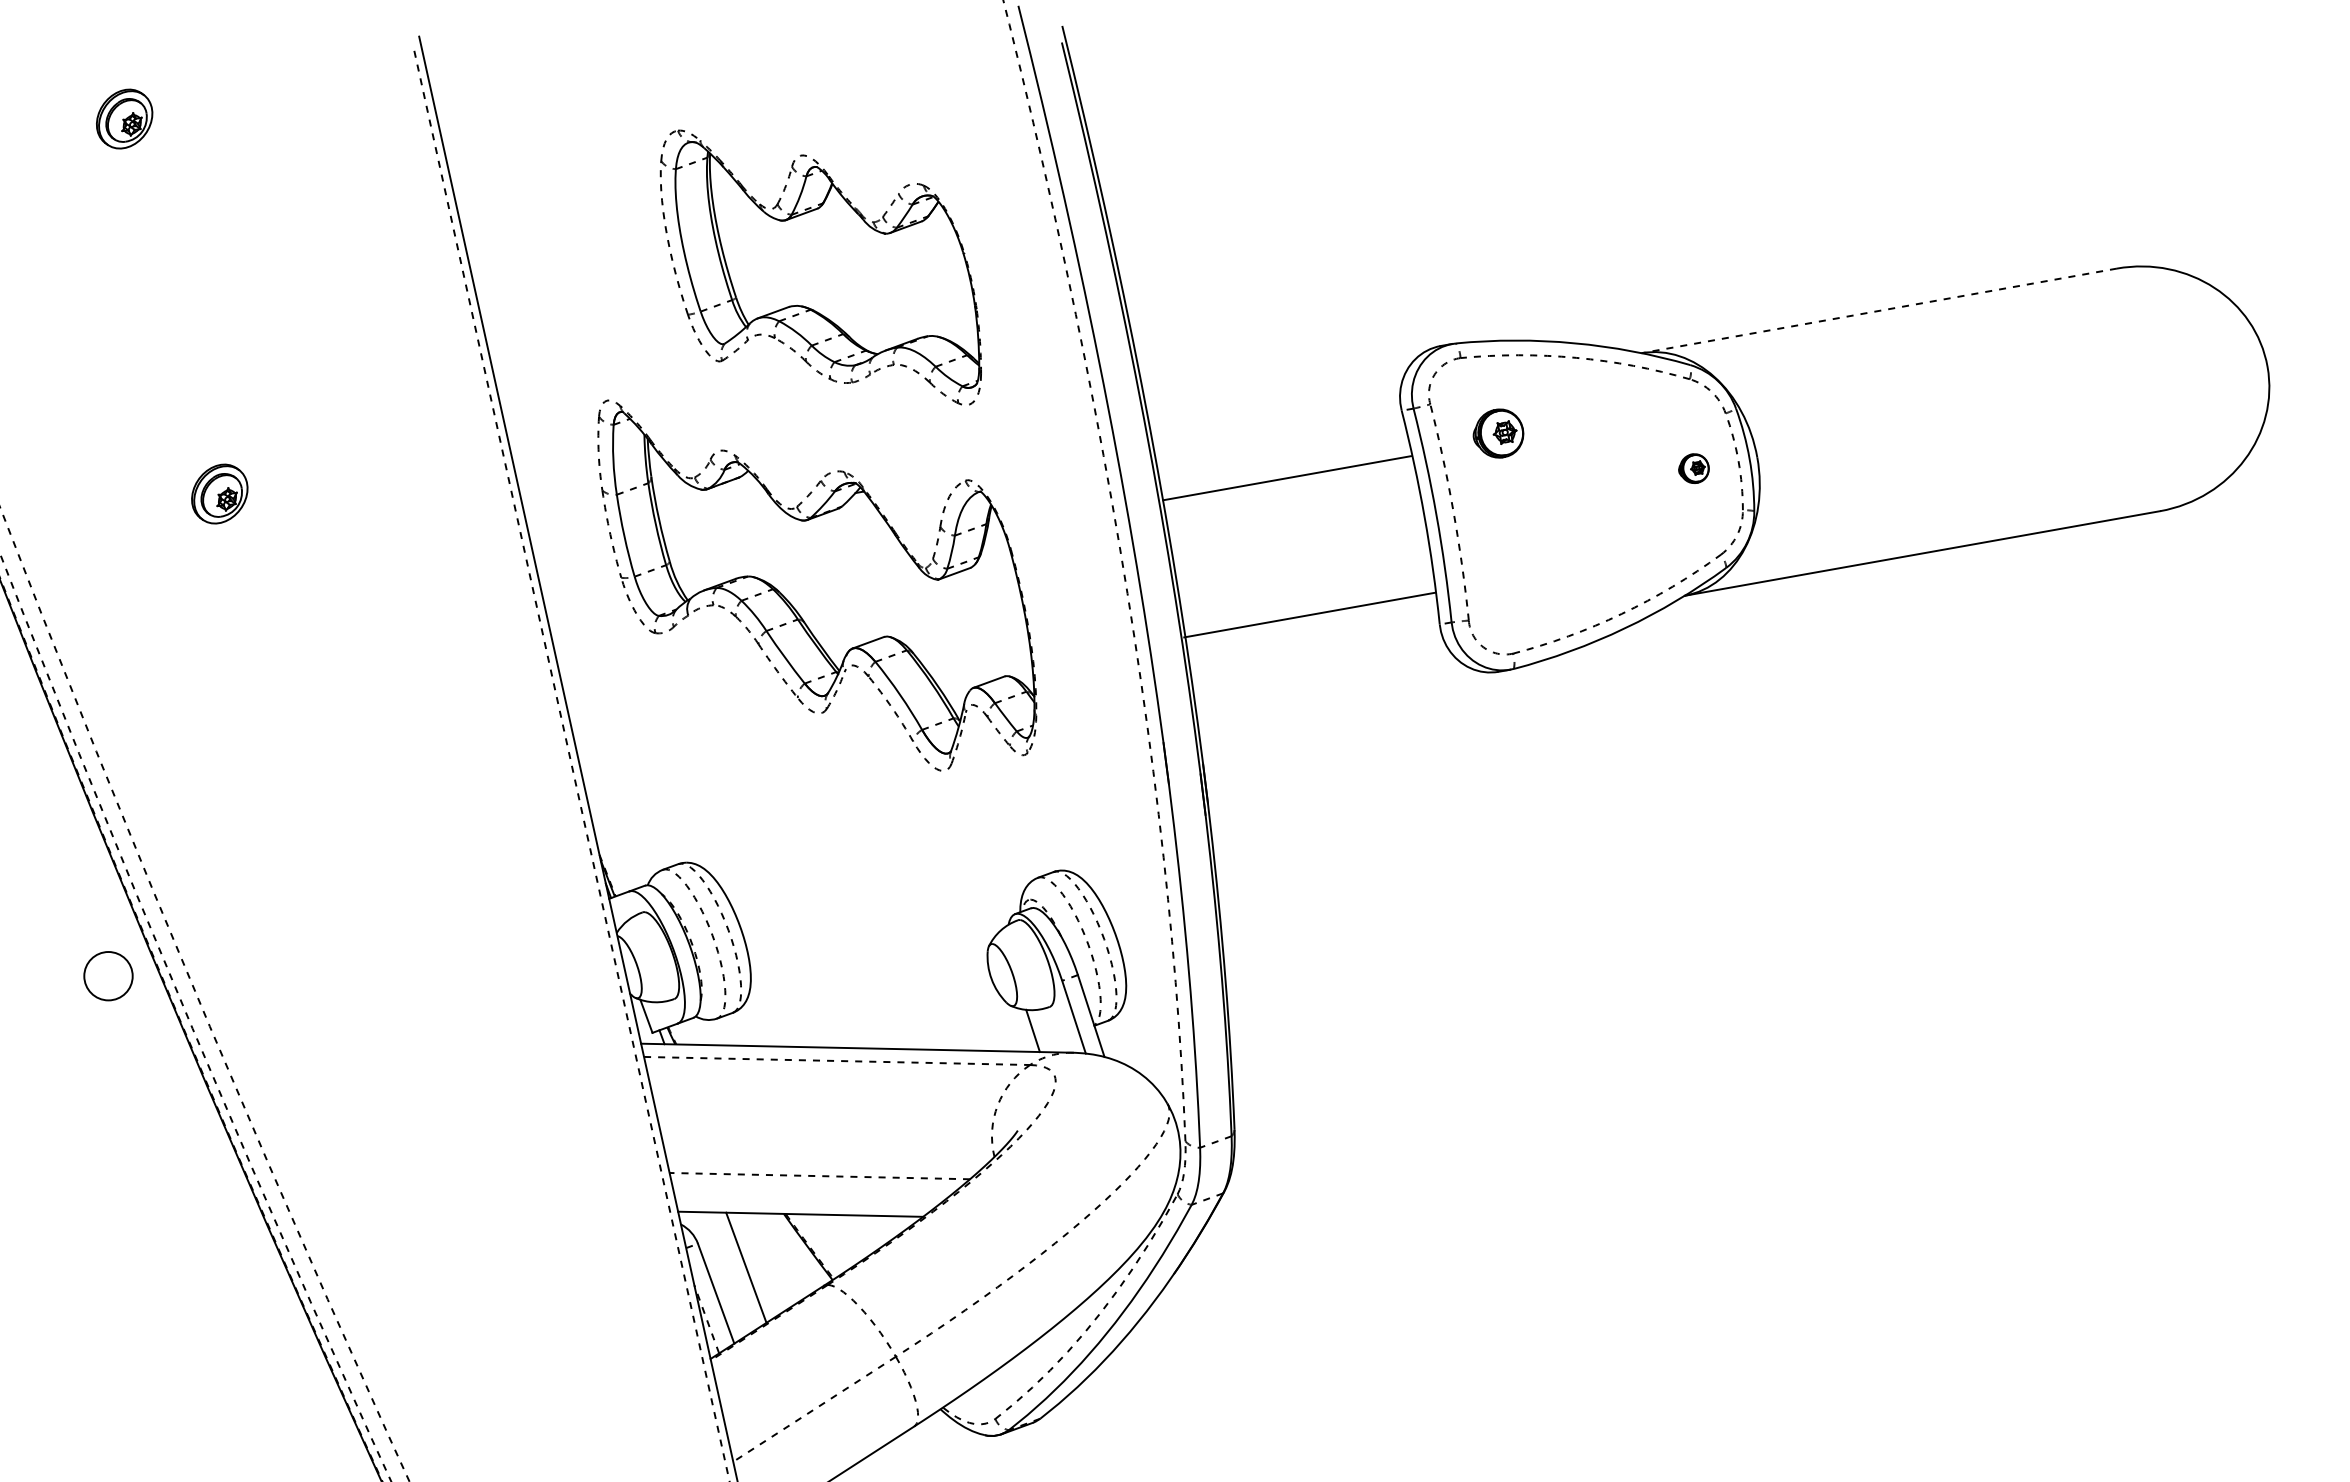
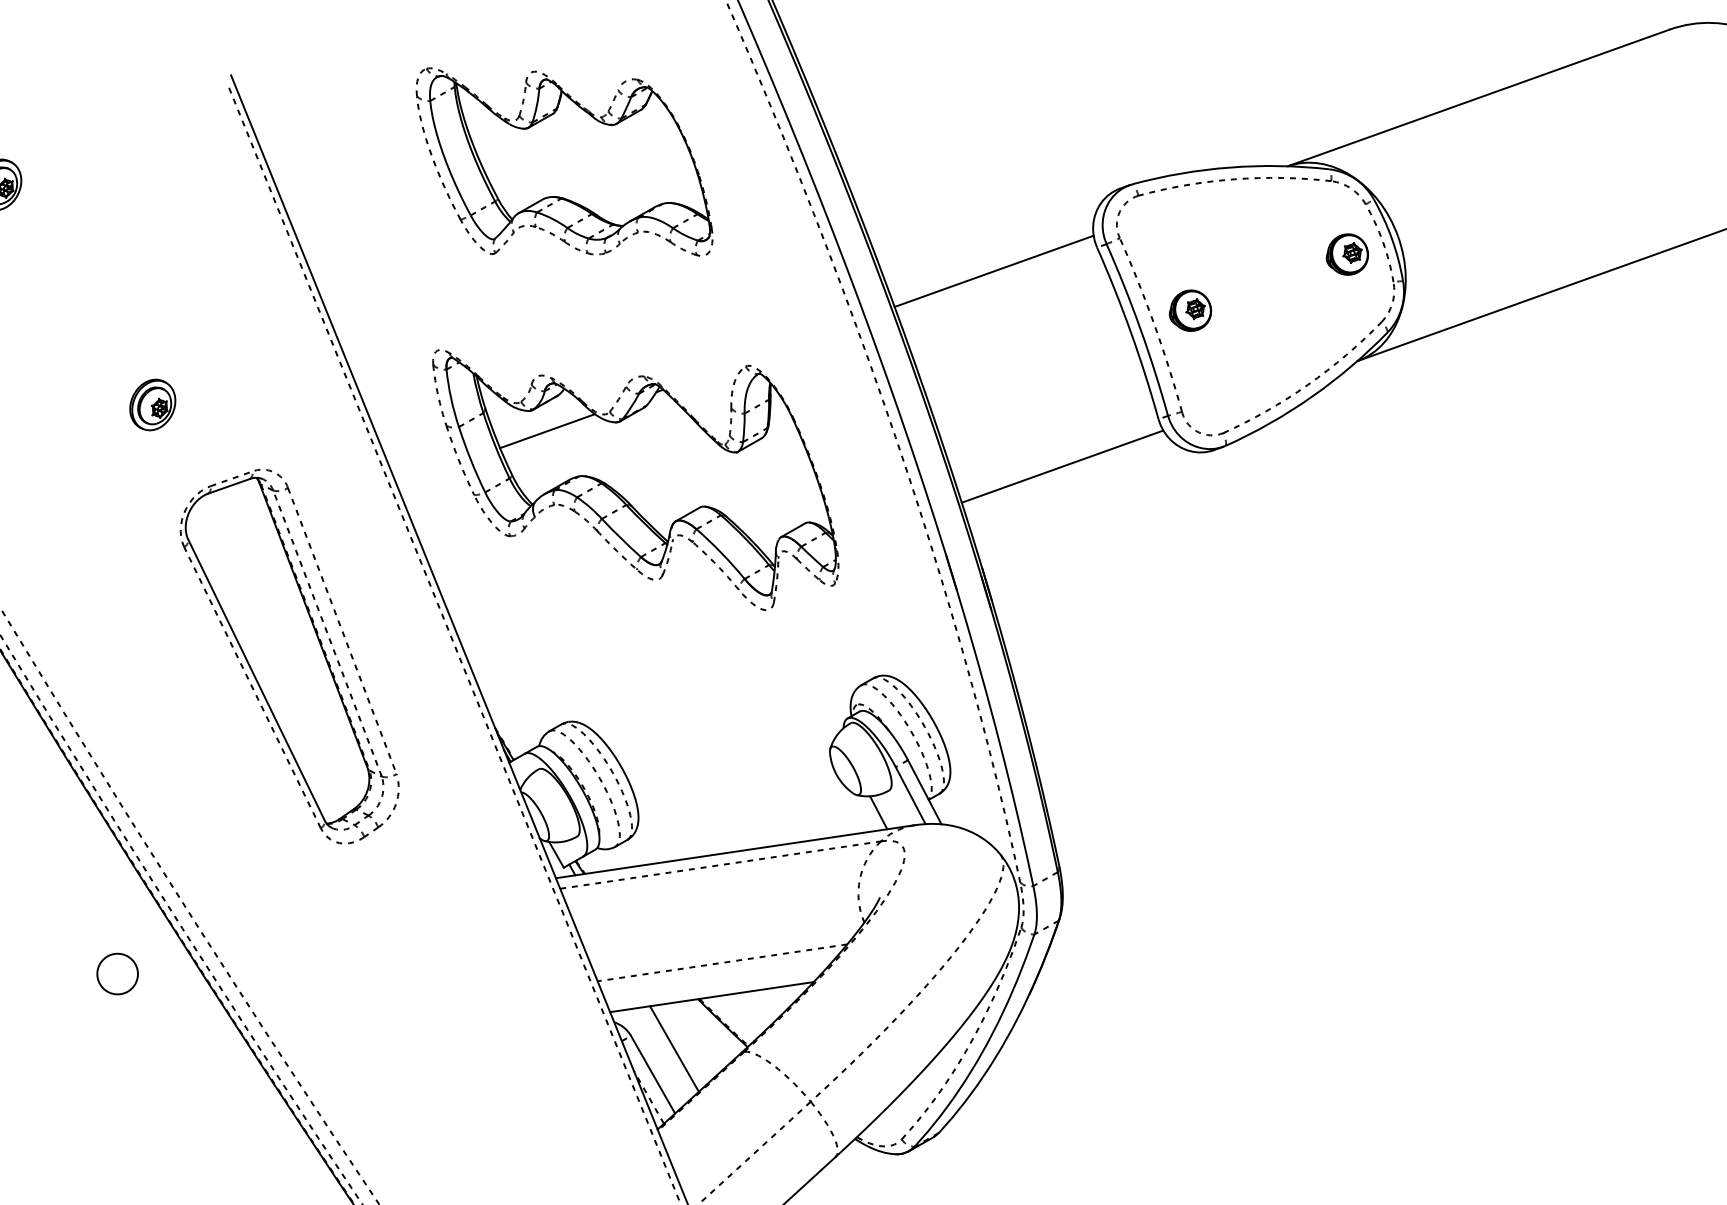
part: (820, 267) -> (563, 162), moved
line: (1878, 310) -> (1477, 97), dashed -> solid
part: (1498, 433) -> (1190, 310), moved
part: (1693, 468) -> (1346, 254), size x1.67
line: (1286, 478) -> (993, 271), moved
part: (219, 493) -> (152, 404), moved
line: (719, 516) -> (547, 430), added
line: (1309, 614) -> (1062, 466), moved
part: (372, 733) -> (290, 658), added
circle: (108, 976) -> (117, 974), moved

